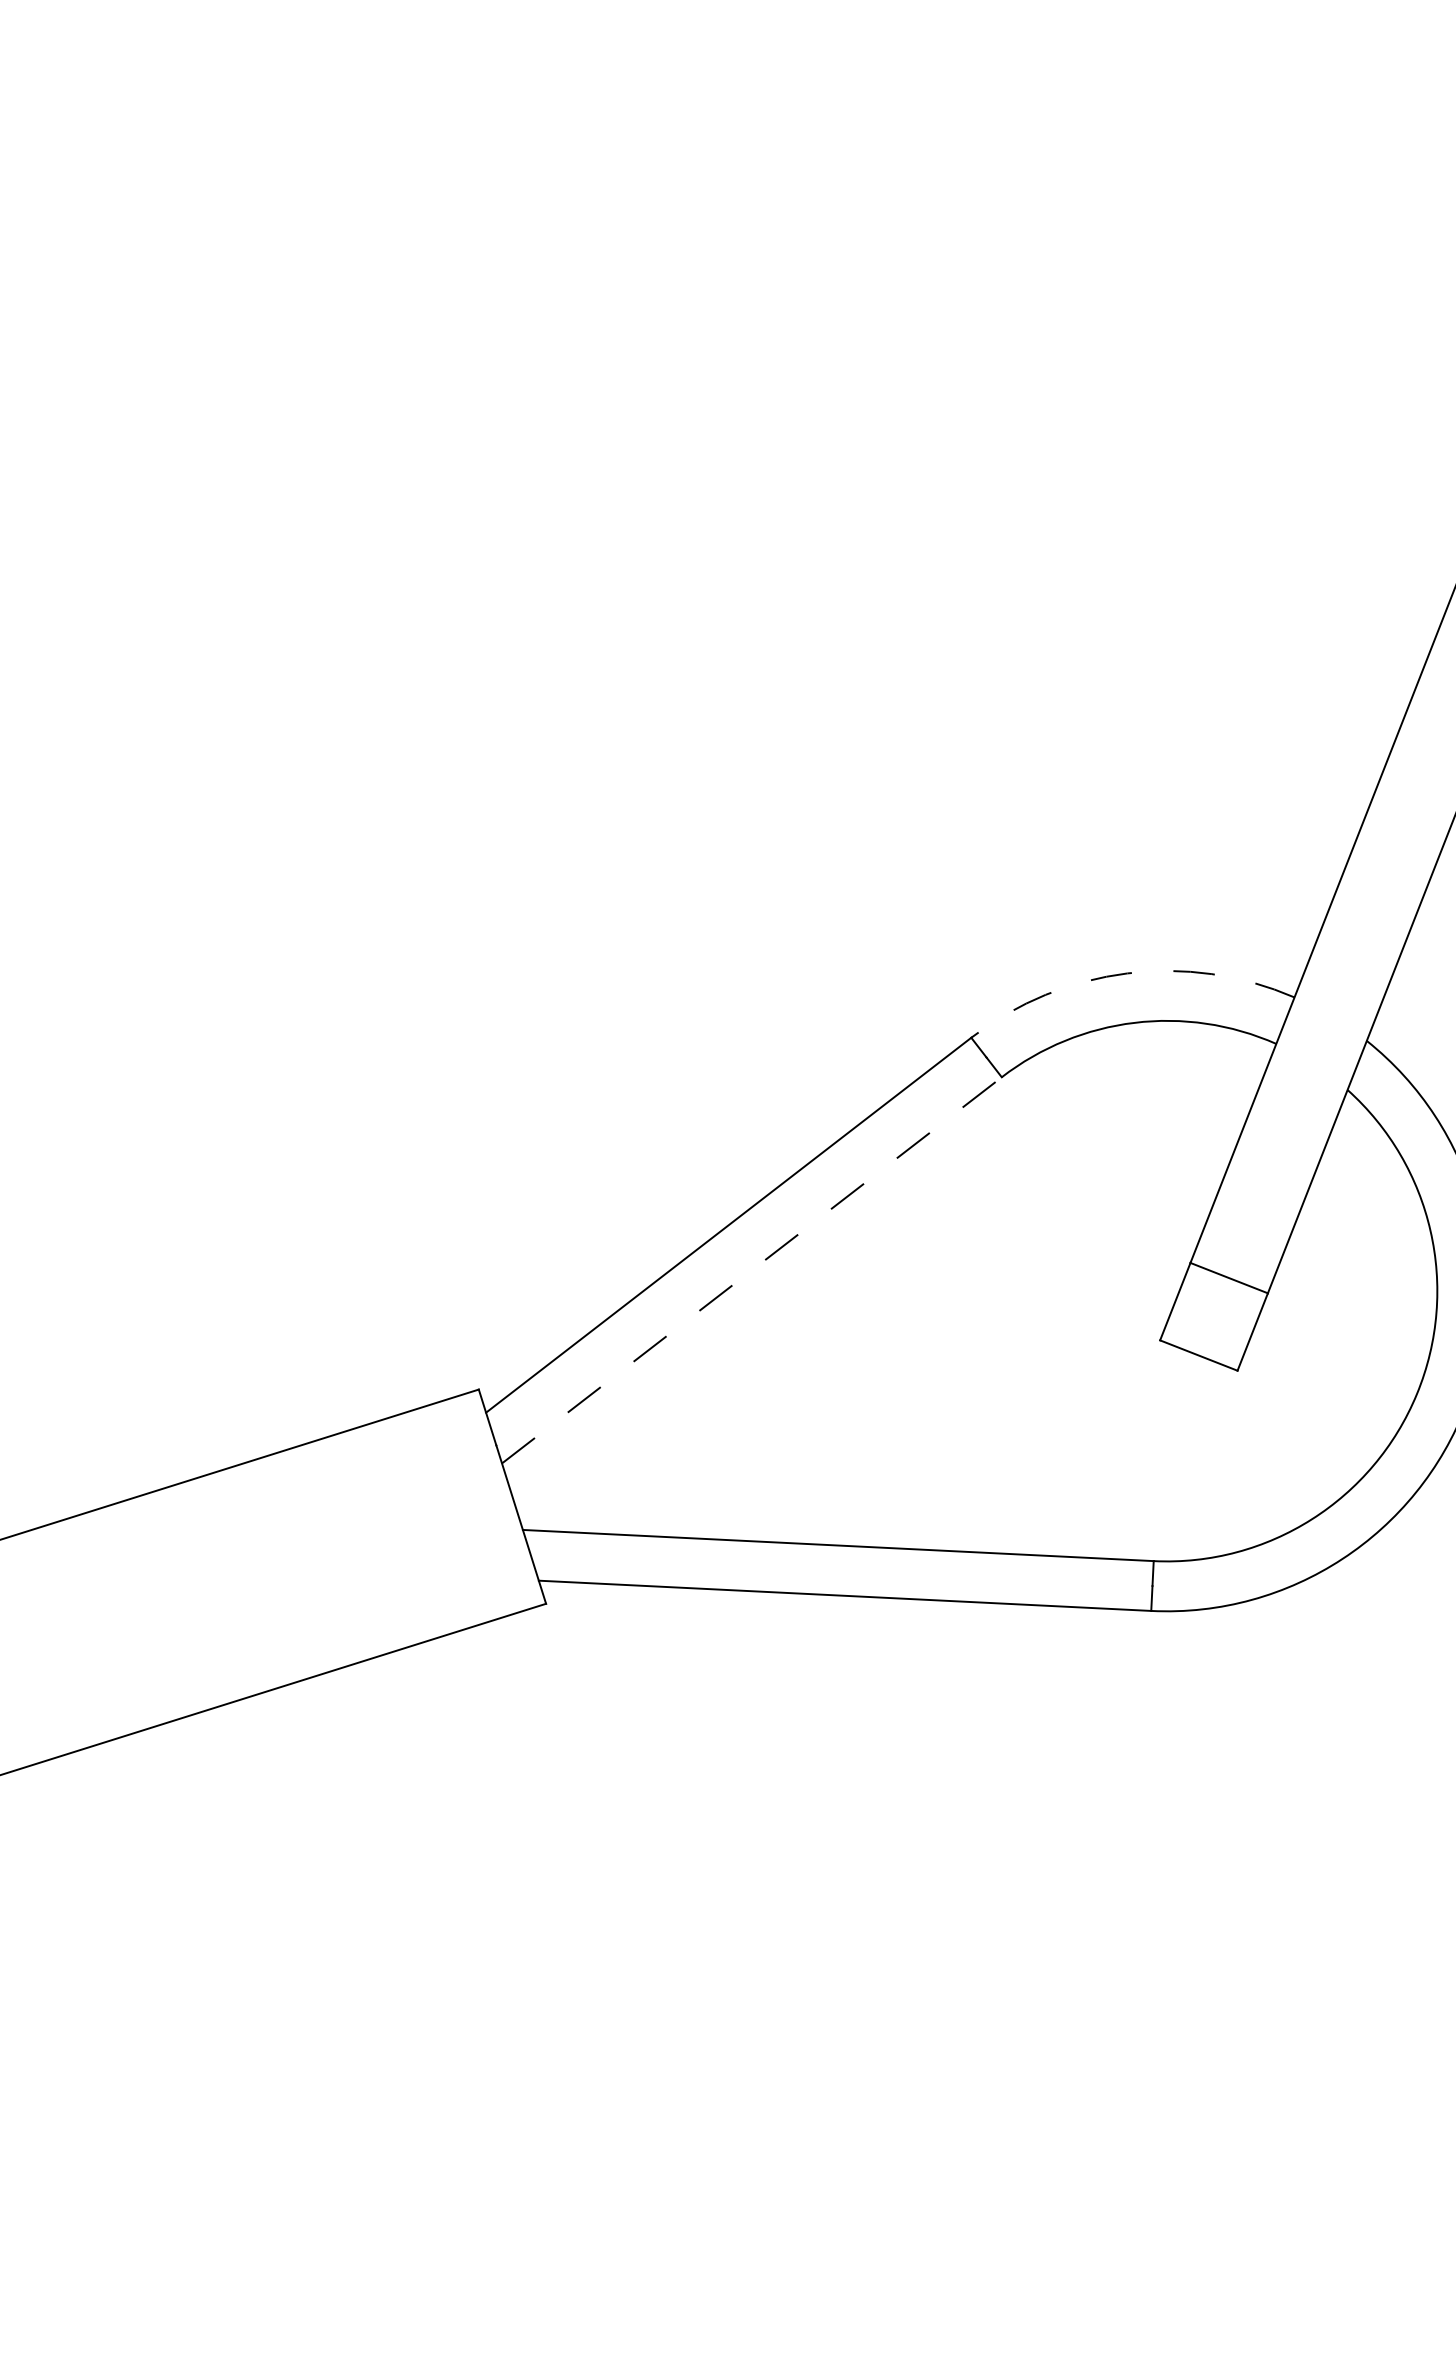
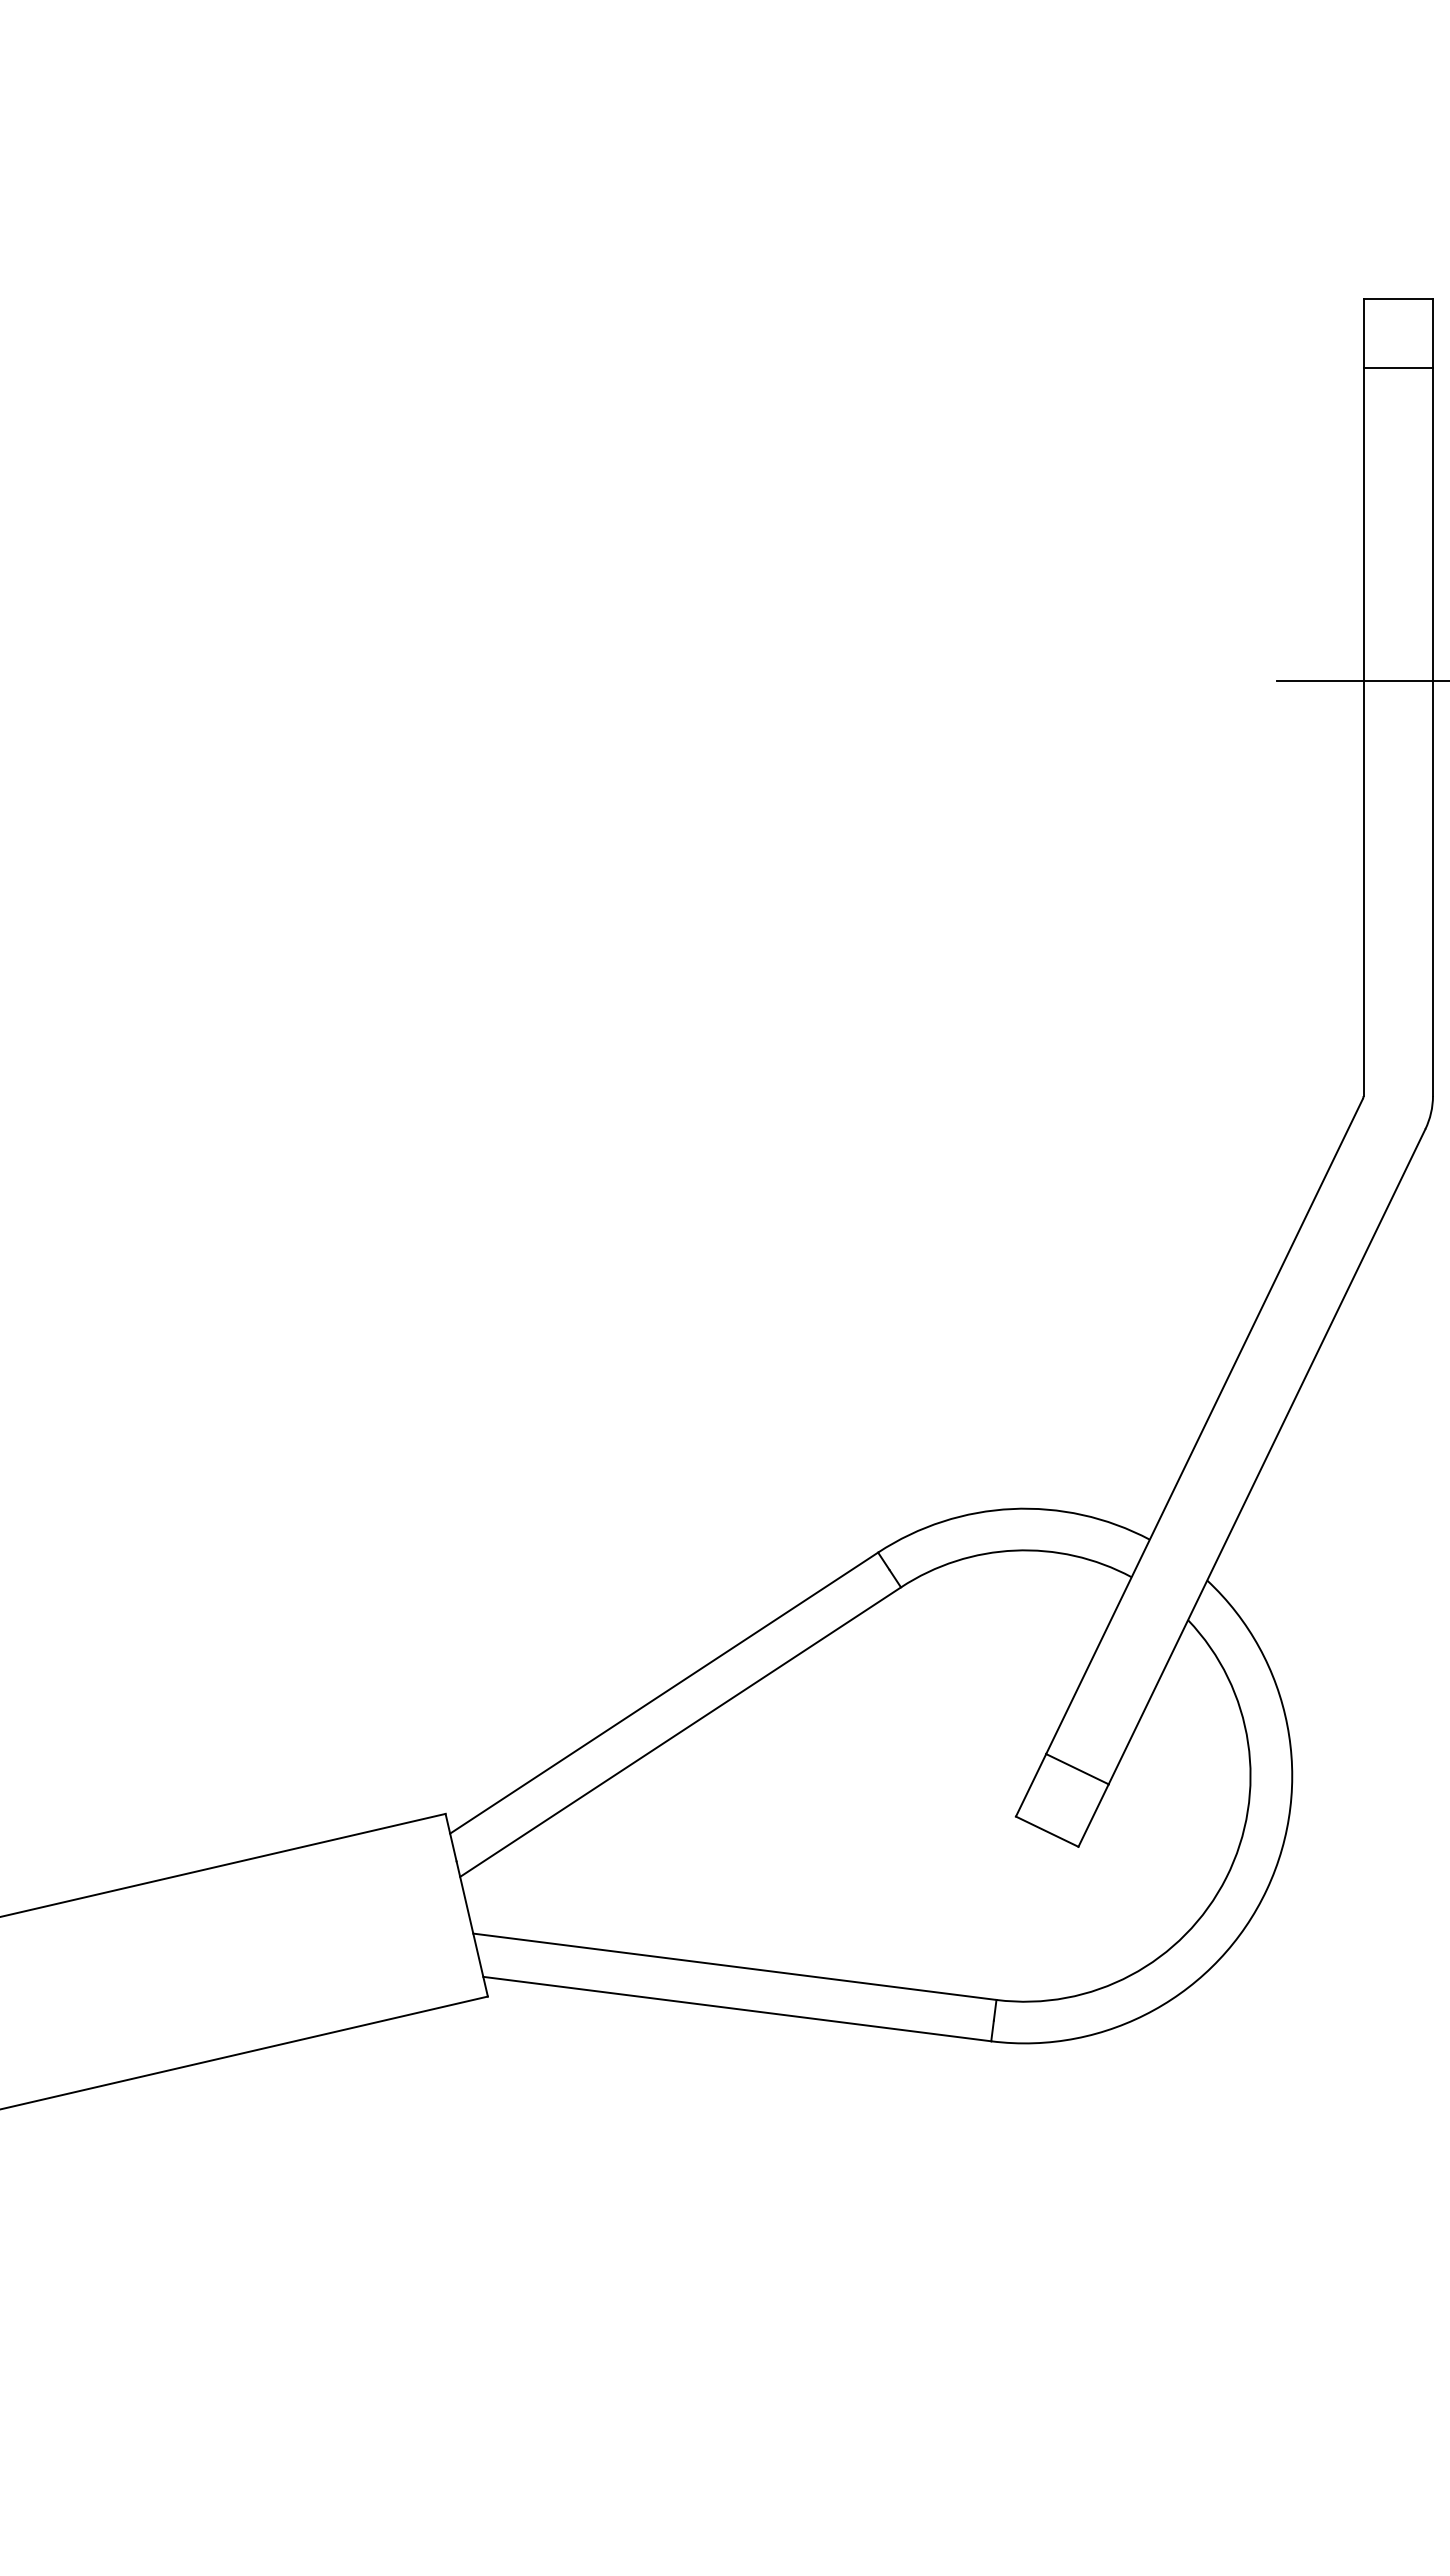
arc: (1127, 973) -> (1012, 1509), dashed -> solid
line: (751, 1270) -> (680, 1732), dashed -> solid

